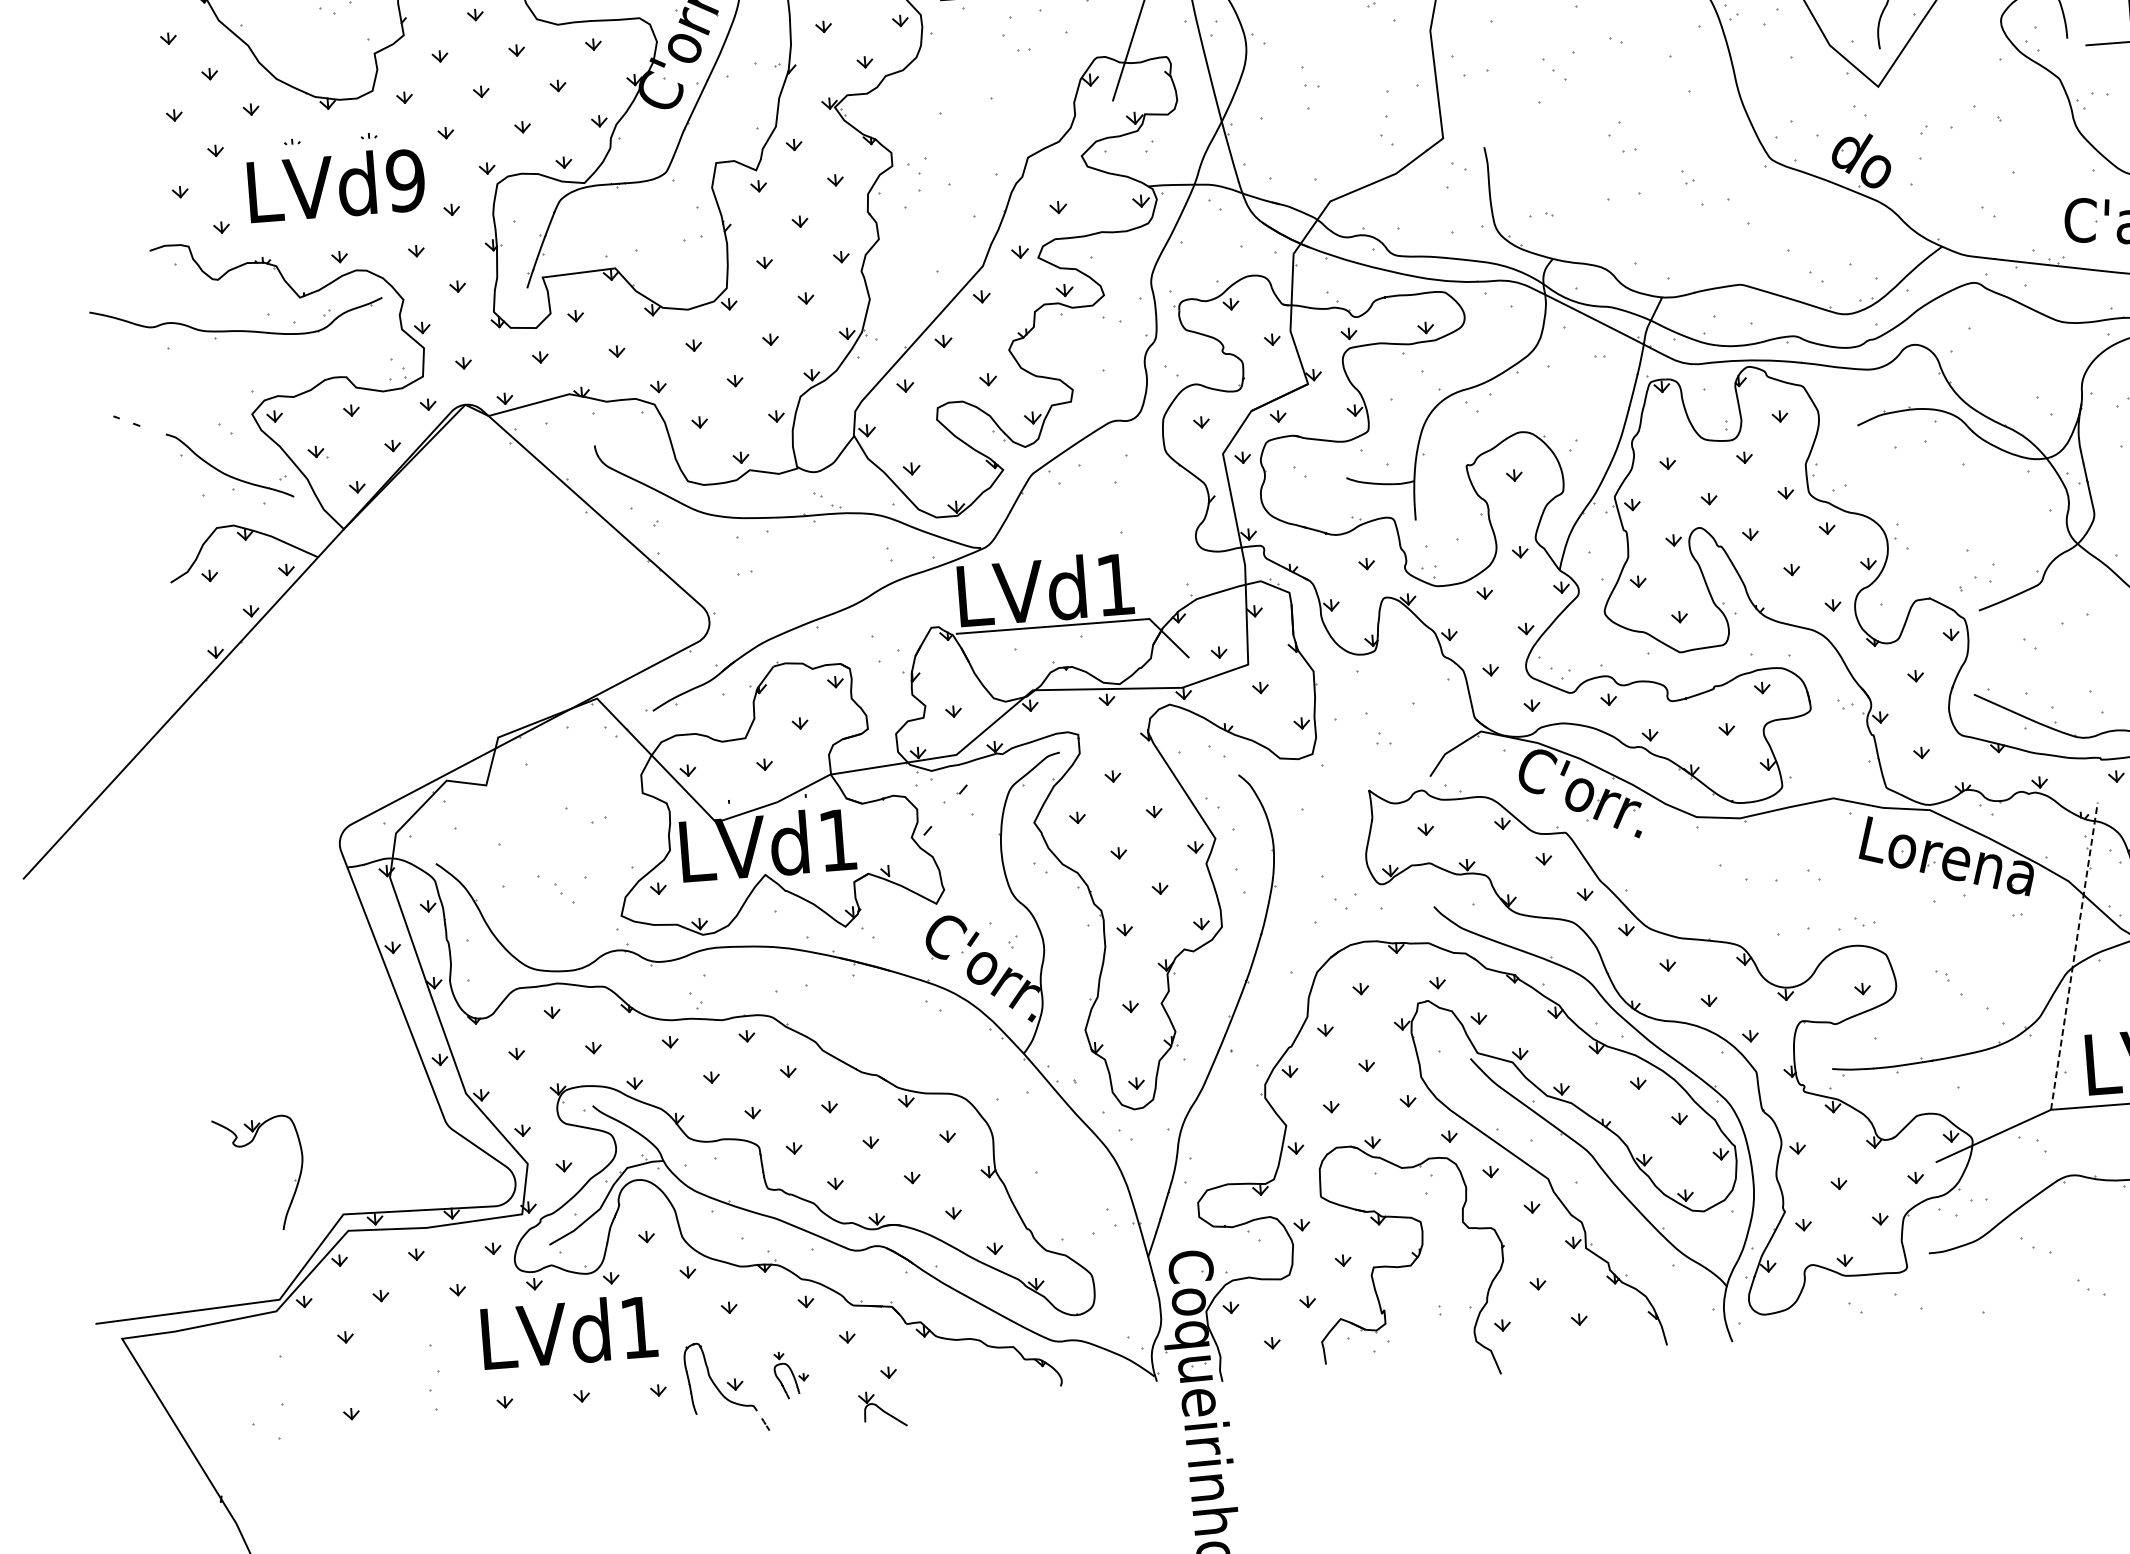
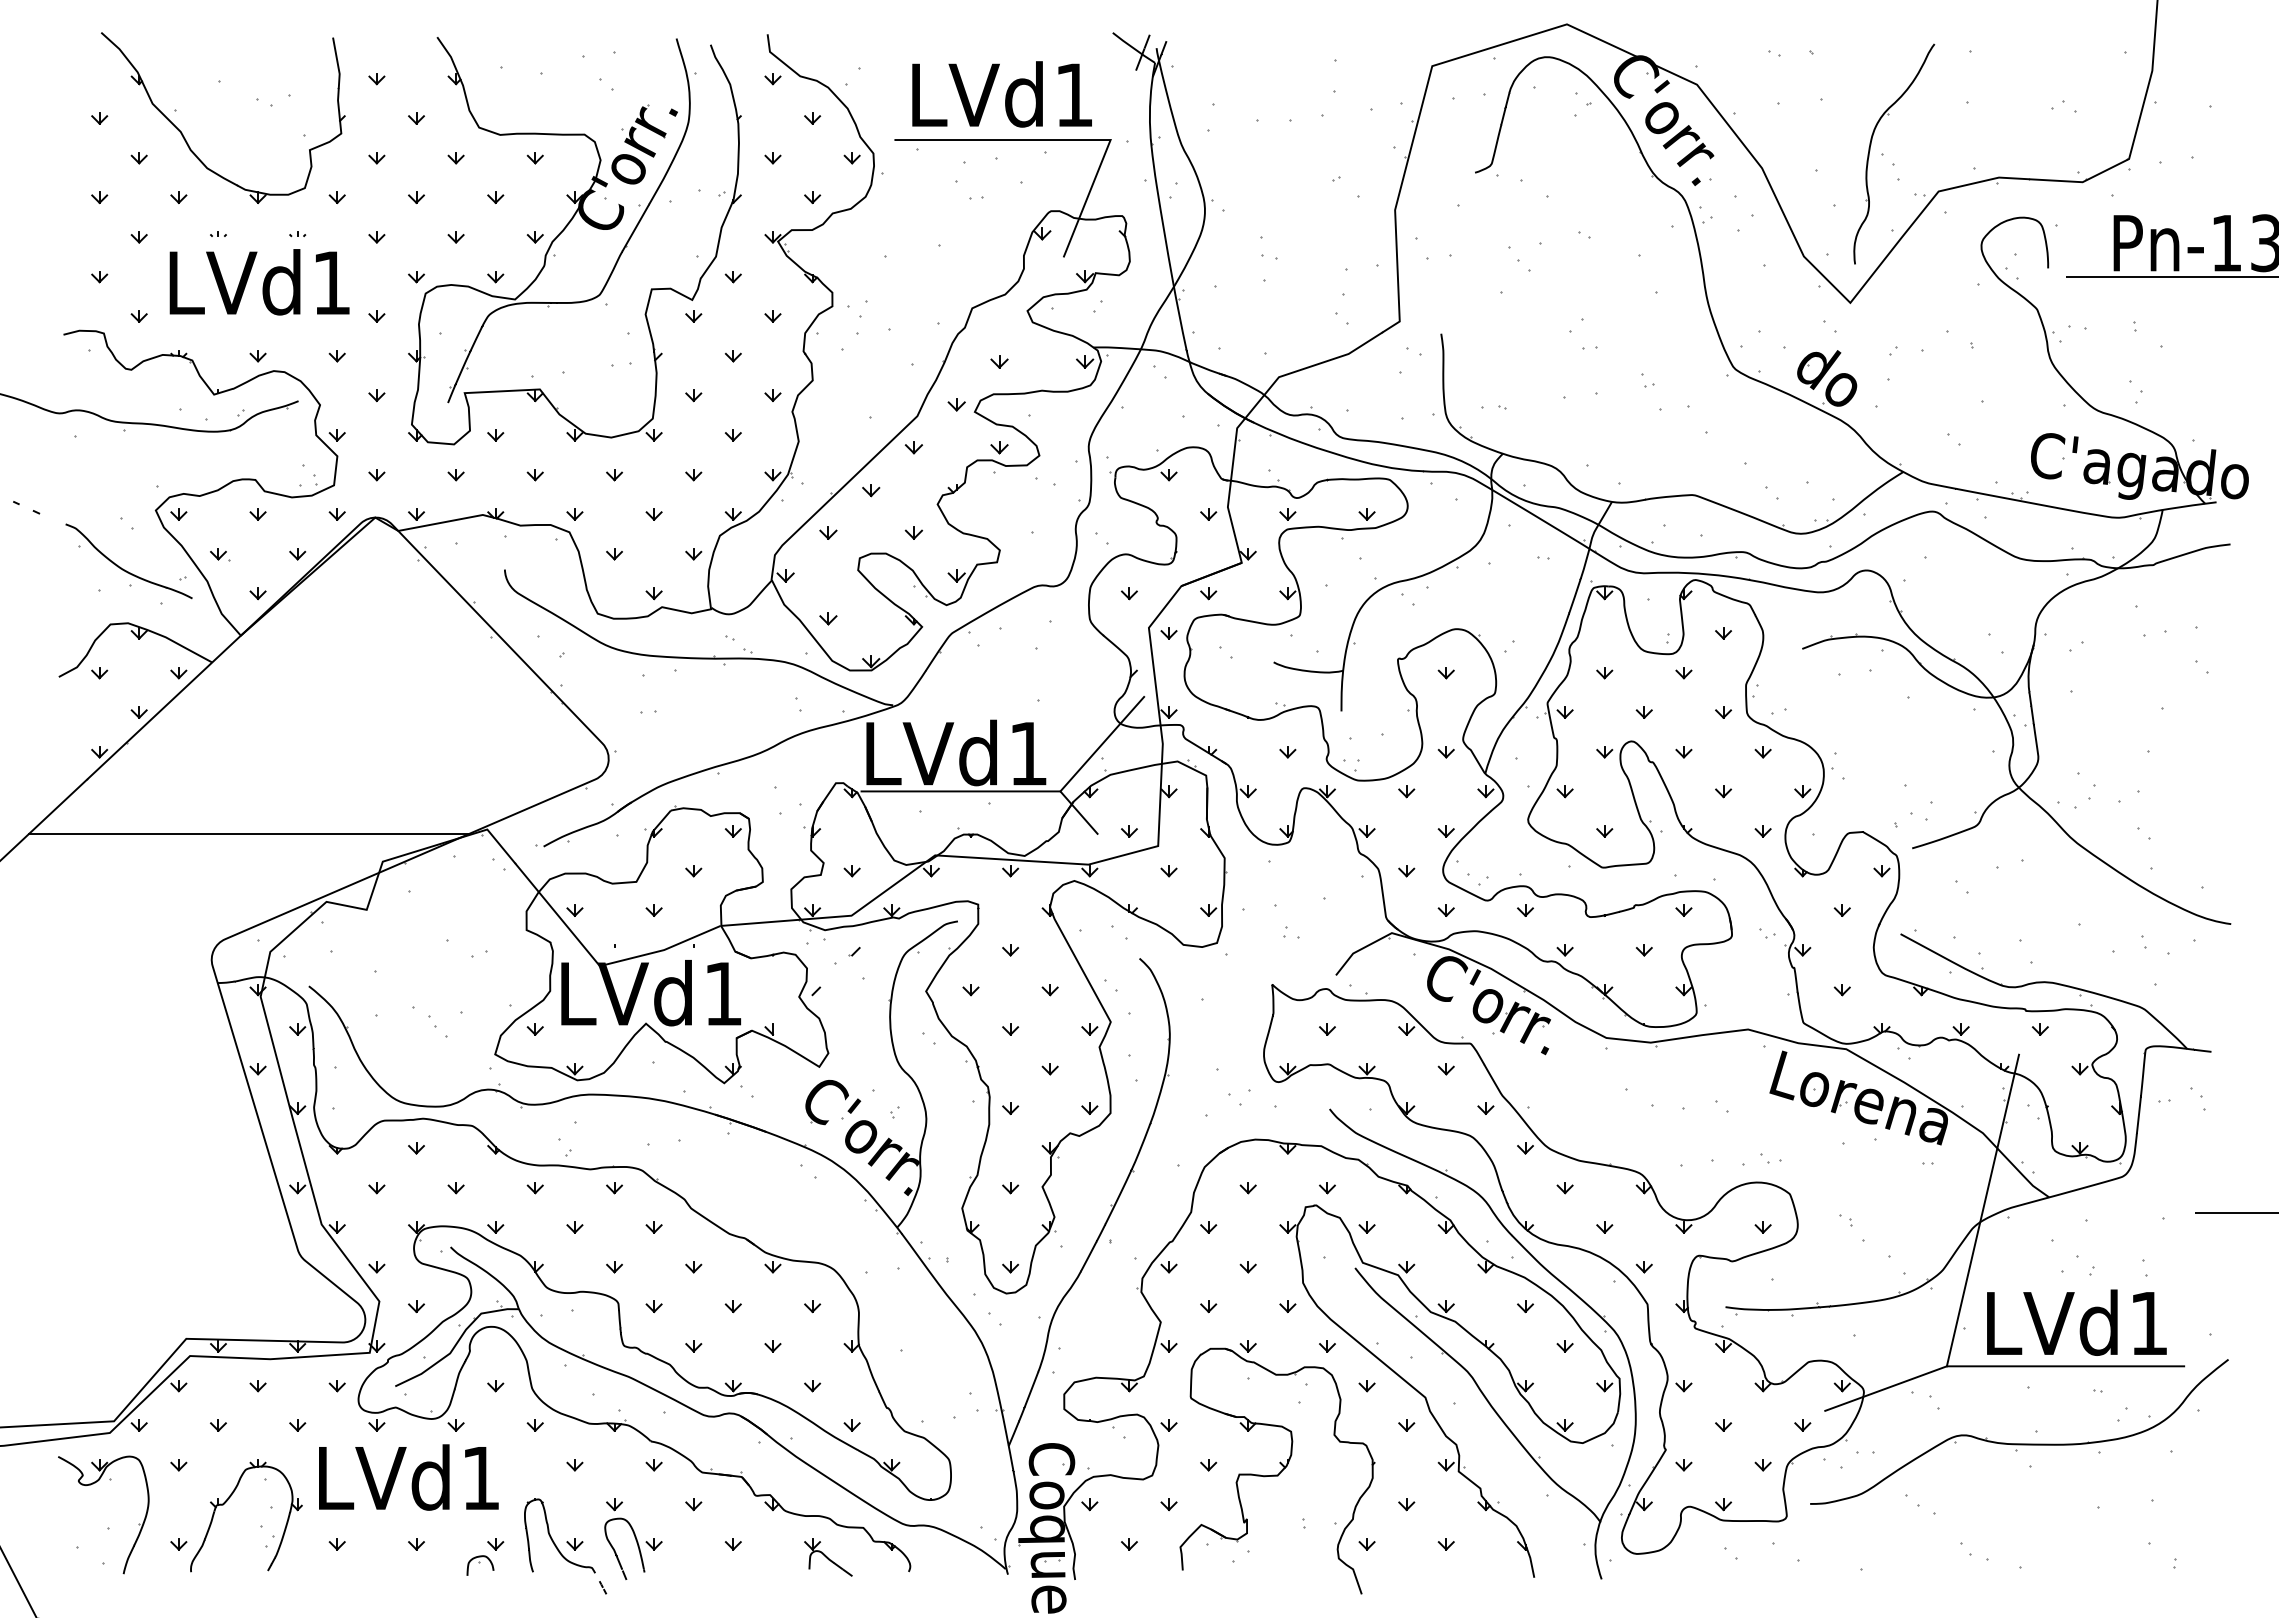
text: (405, 180) -> (331, 282), LVd9 -> LVd1
line: (1186, 569) -> (1102, 743), added
line: (366, 721) -> (248, 834), added
line: (2073, 956) -> (1982, 1210), dashed -> solid
part: (247, 1145) -> (93, 1484), moved
part: (396, 1367) -> (228, 1500), added
part: (791, 1374) -> (633, 1538), size x1.67
part: (882, 1409) -> (828, 1557), moved
part: (645, 1412) -> (480, 1565), added

